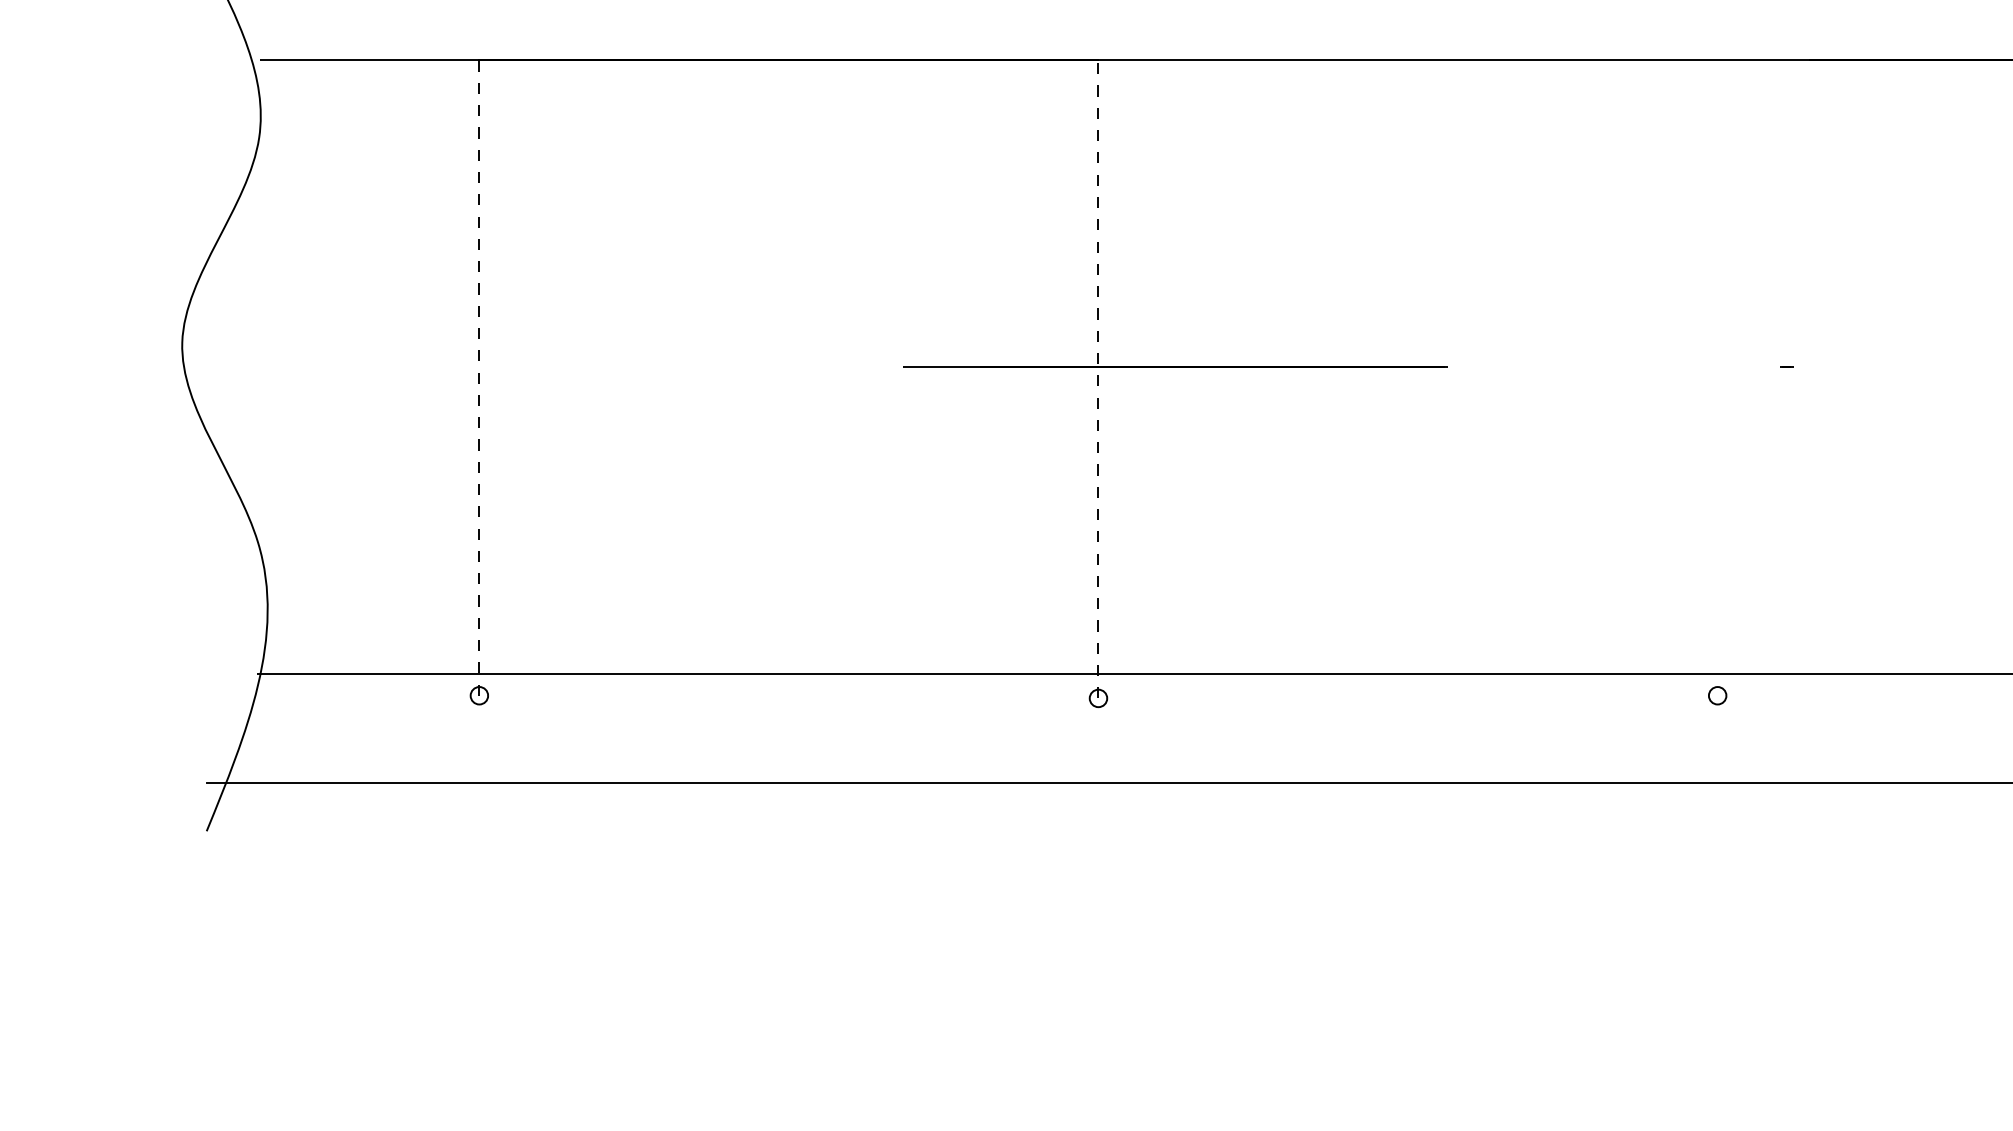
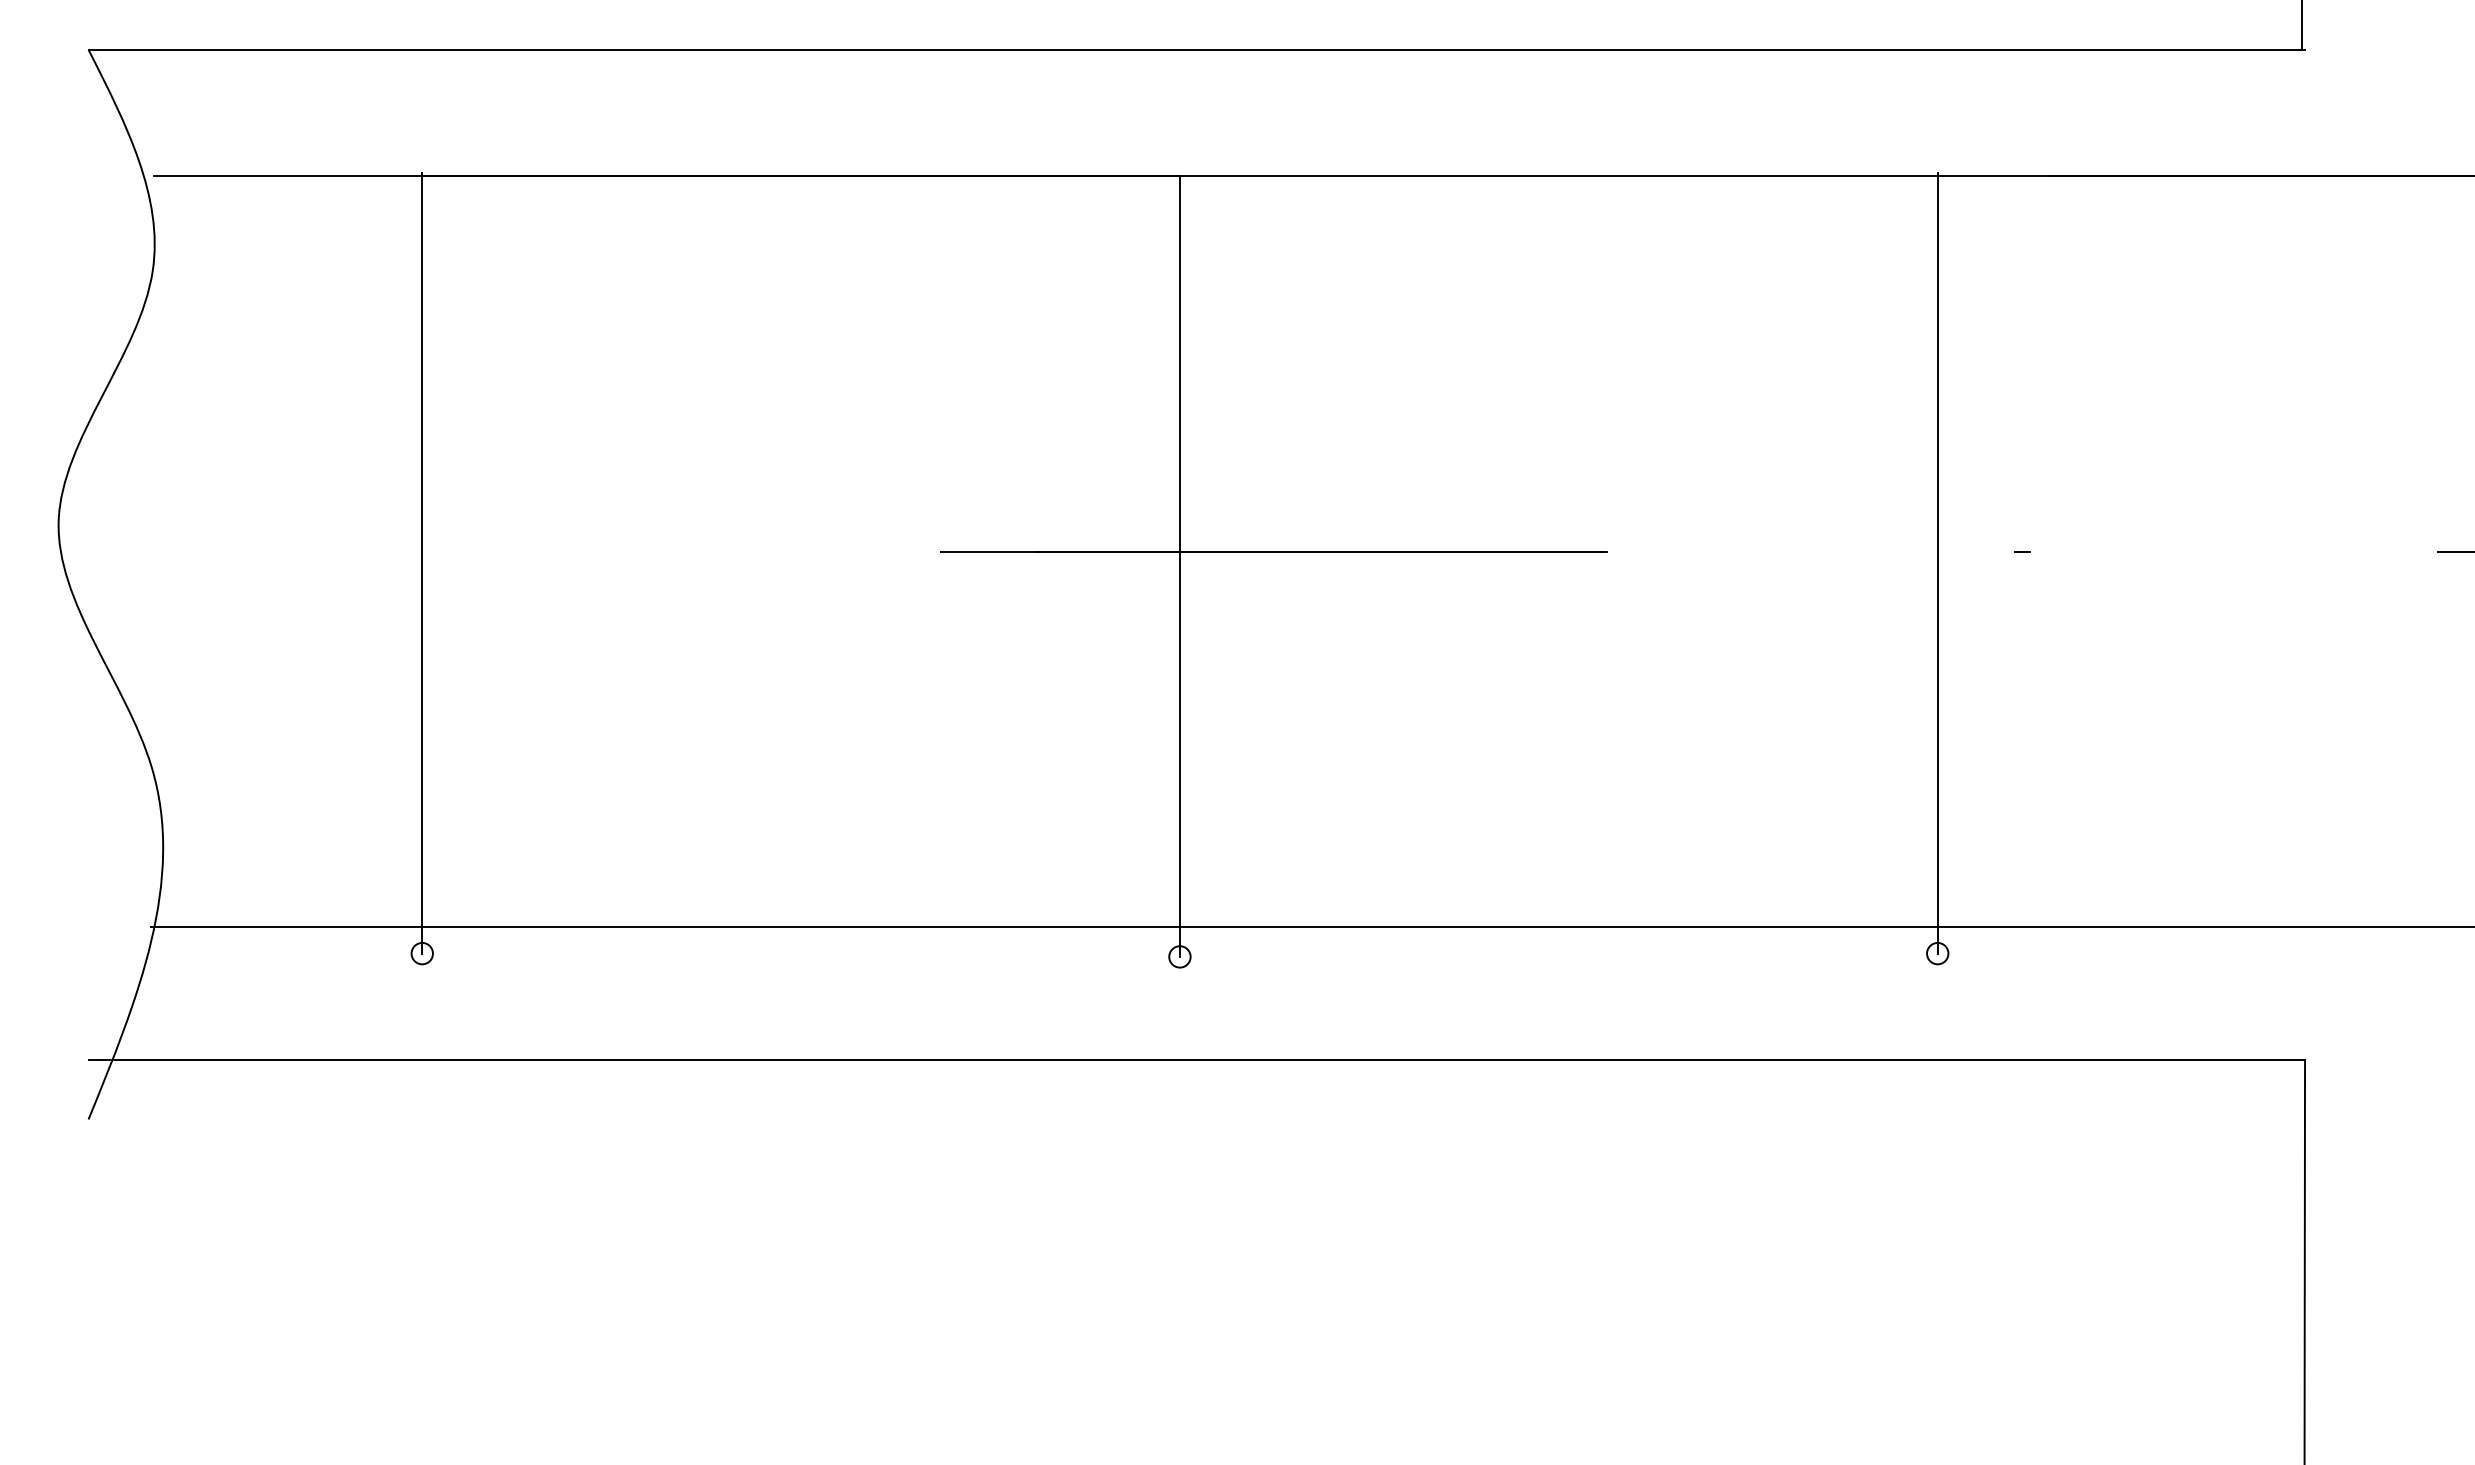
line: (479, 376) -> (422, 562), dashed -> solid
line: (1717, 376) -> (1937, 562), added
line: (1098, 378) -> (1179, 565), dashed -> solid

